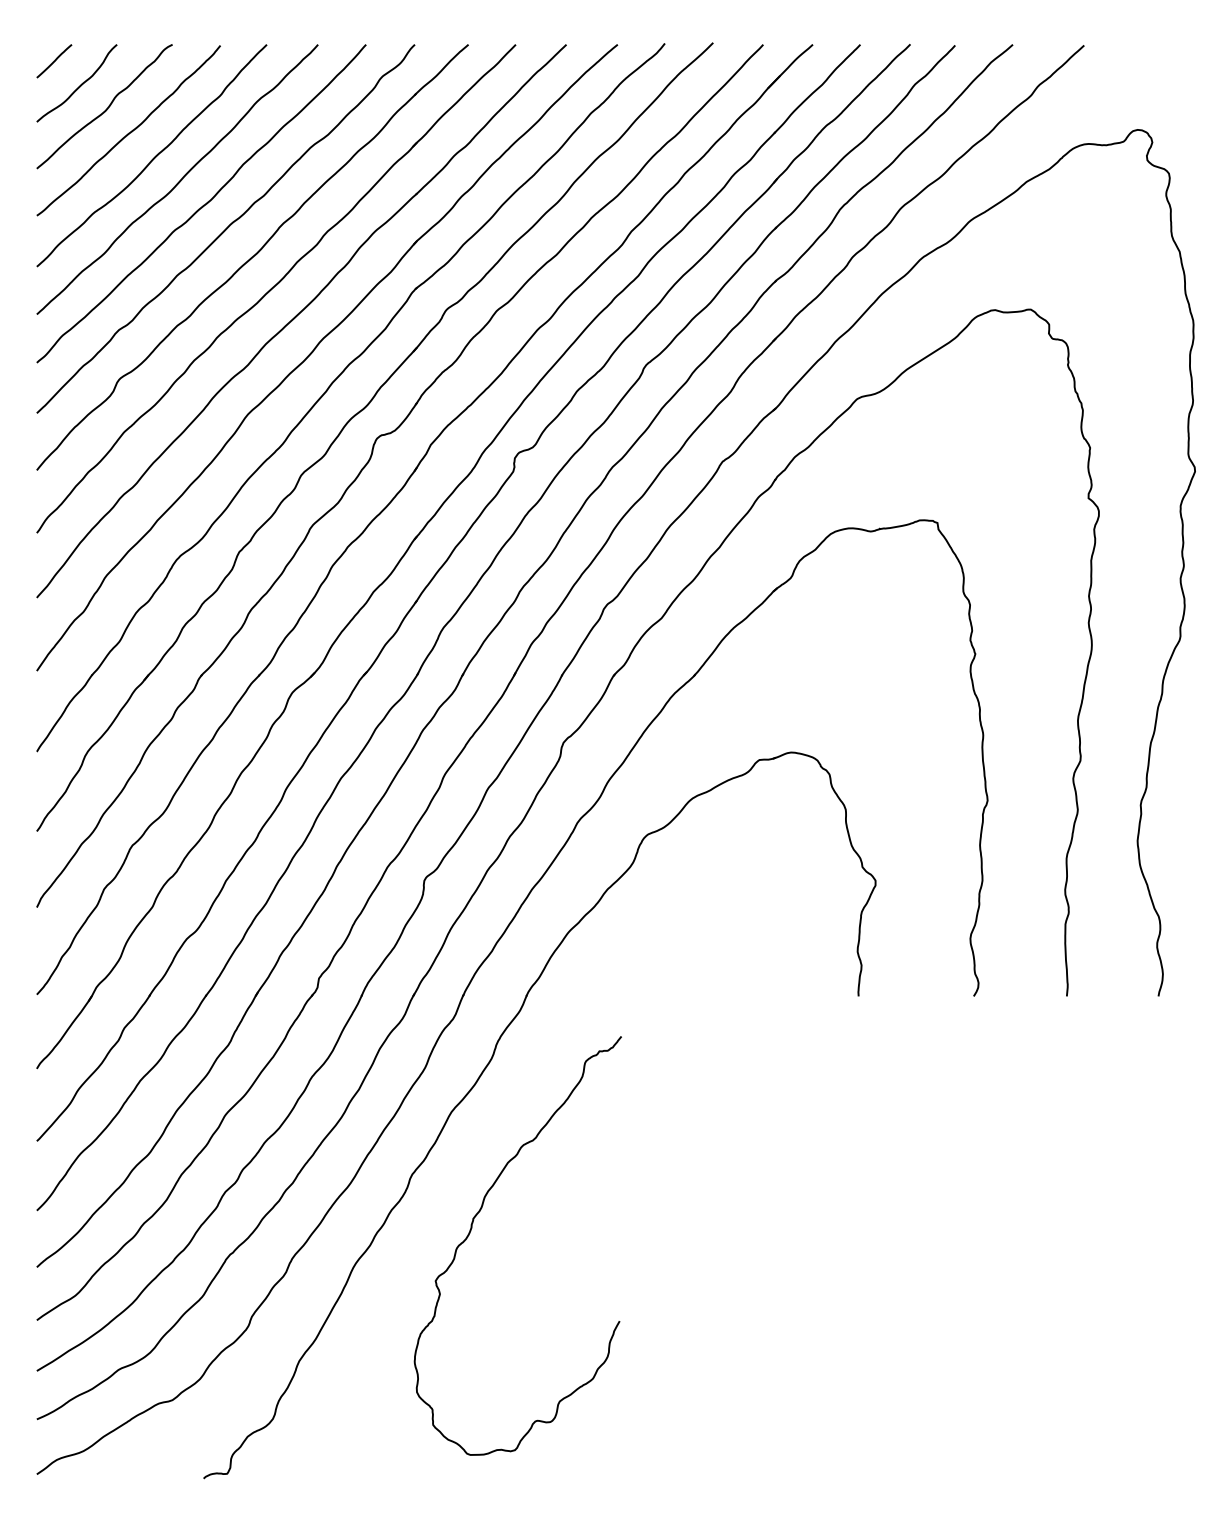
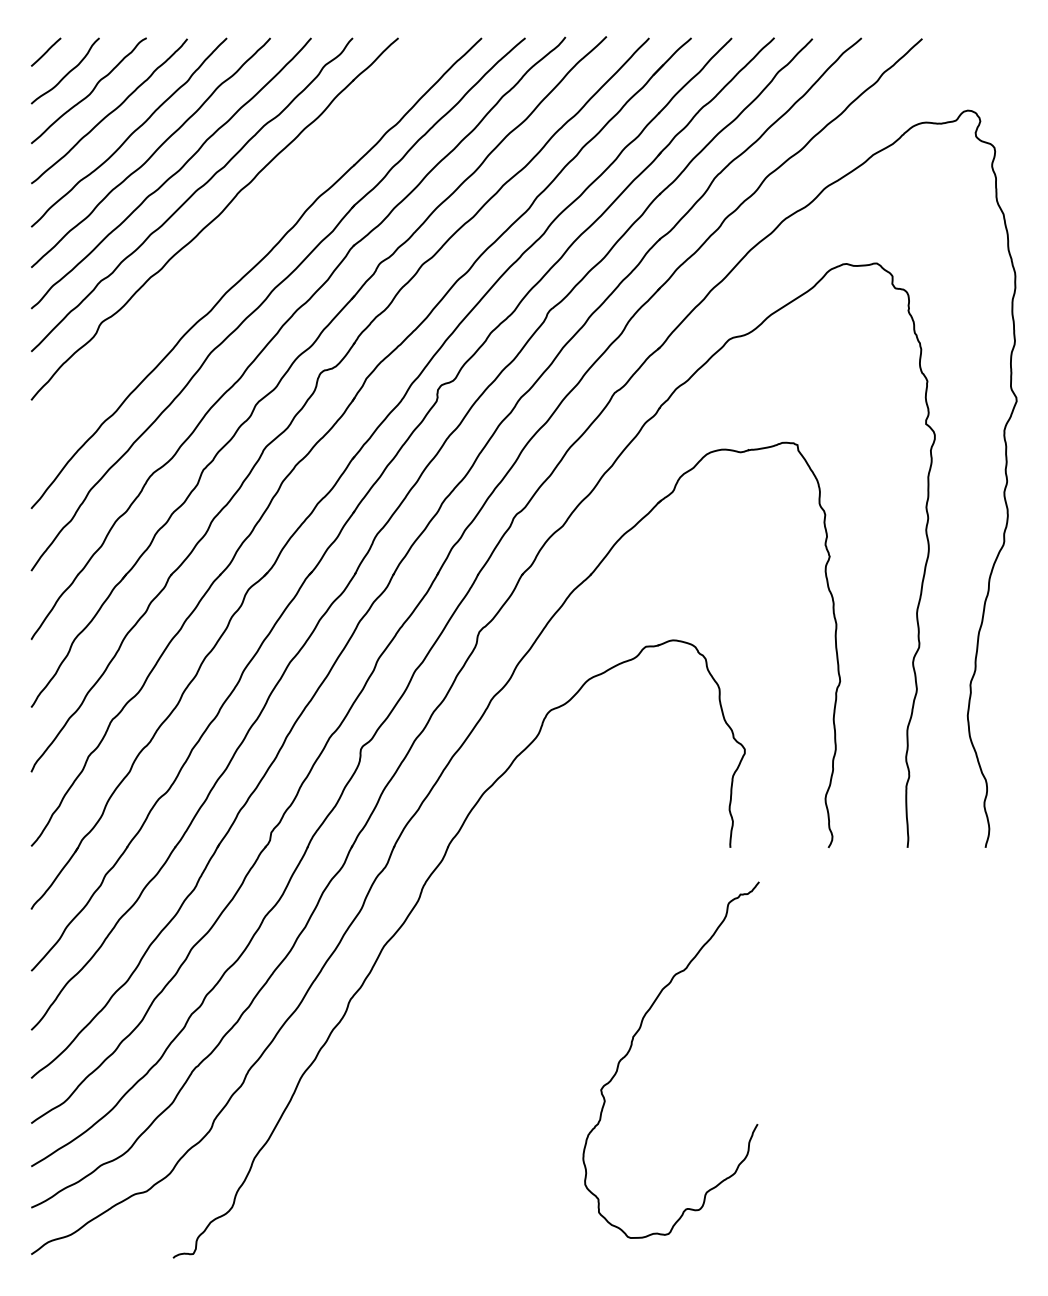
part: (276, 288) -> (235, 245), removed
curve: (471, 1231) -> (631, 1047), moved

